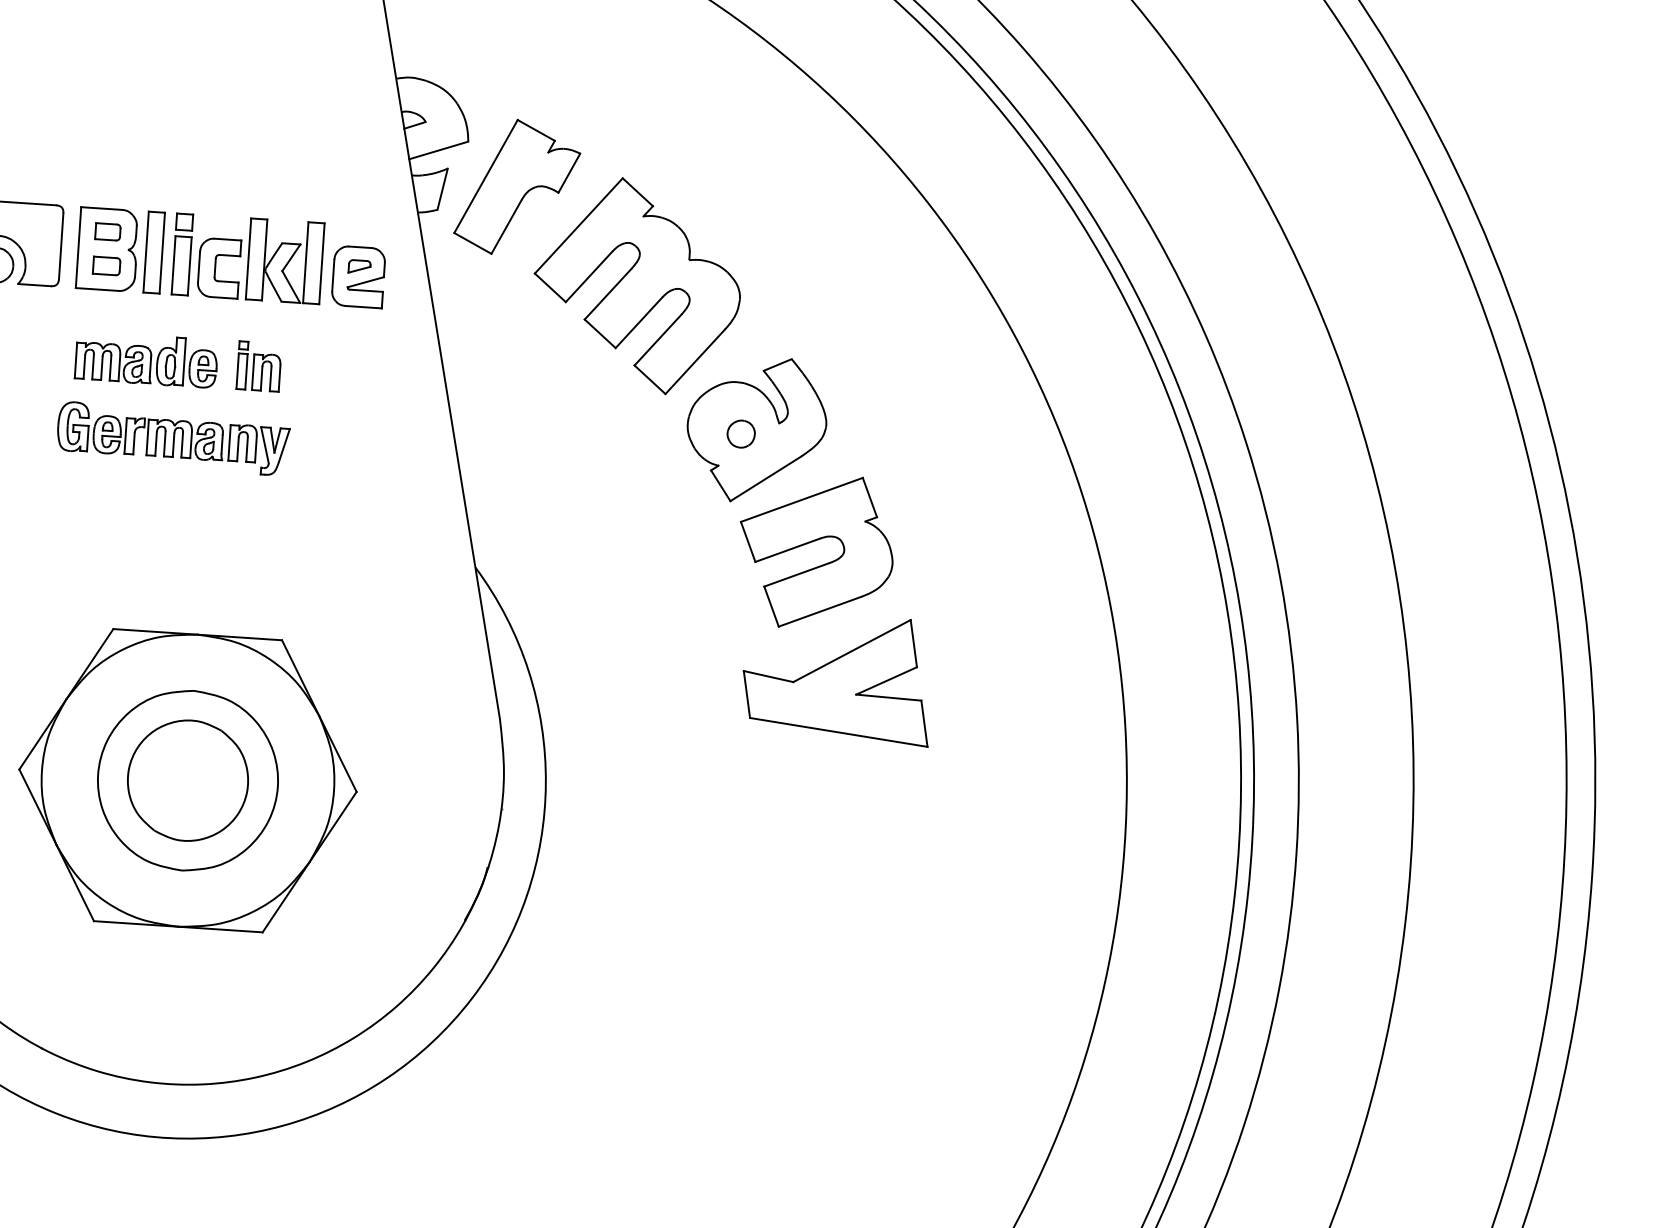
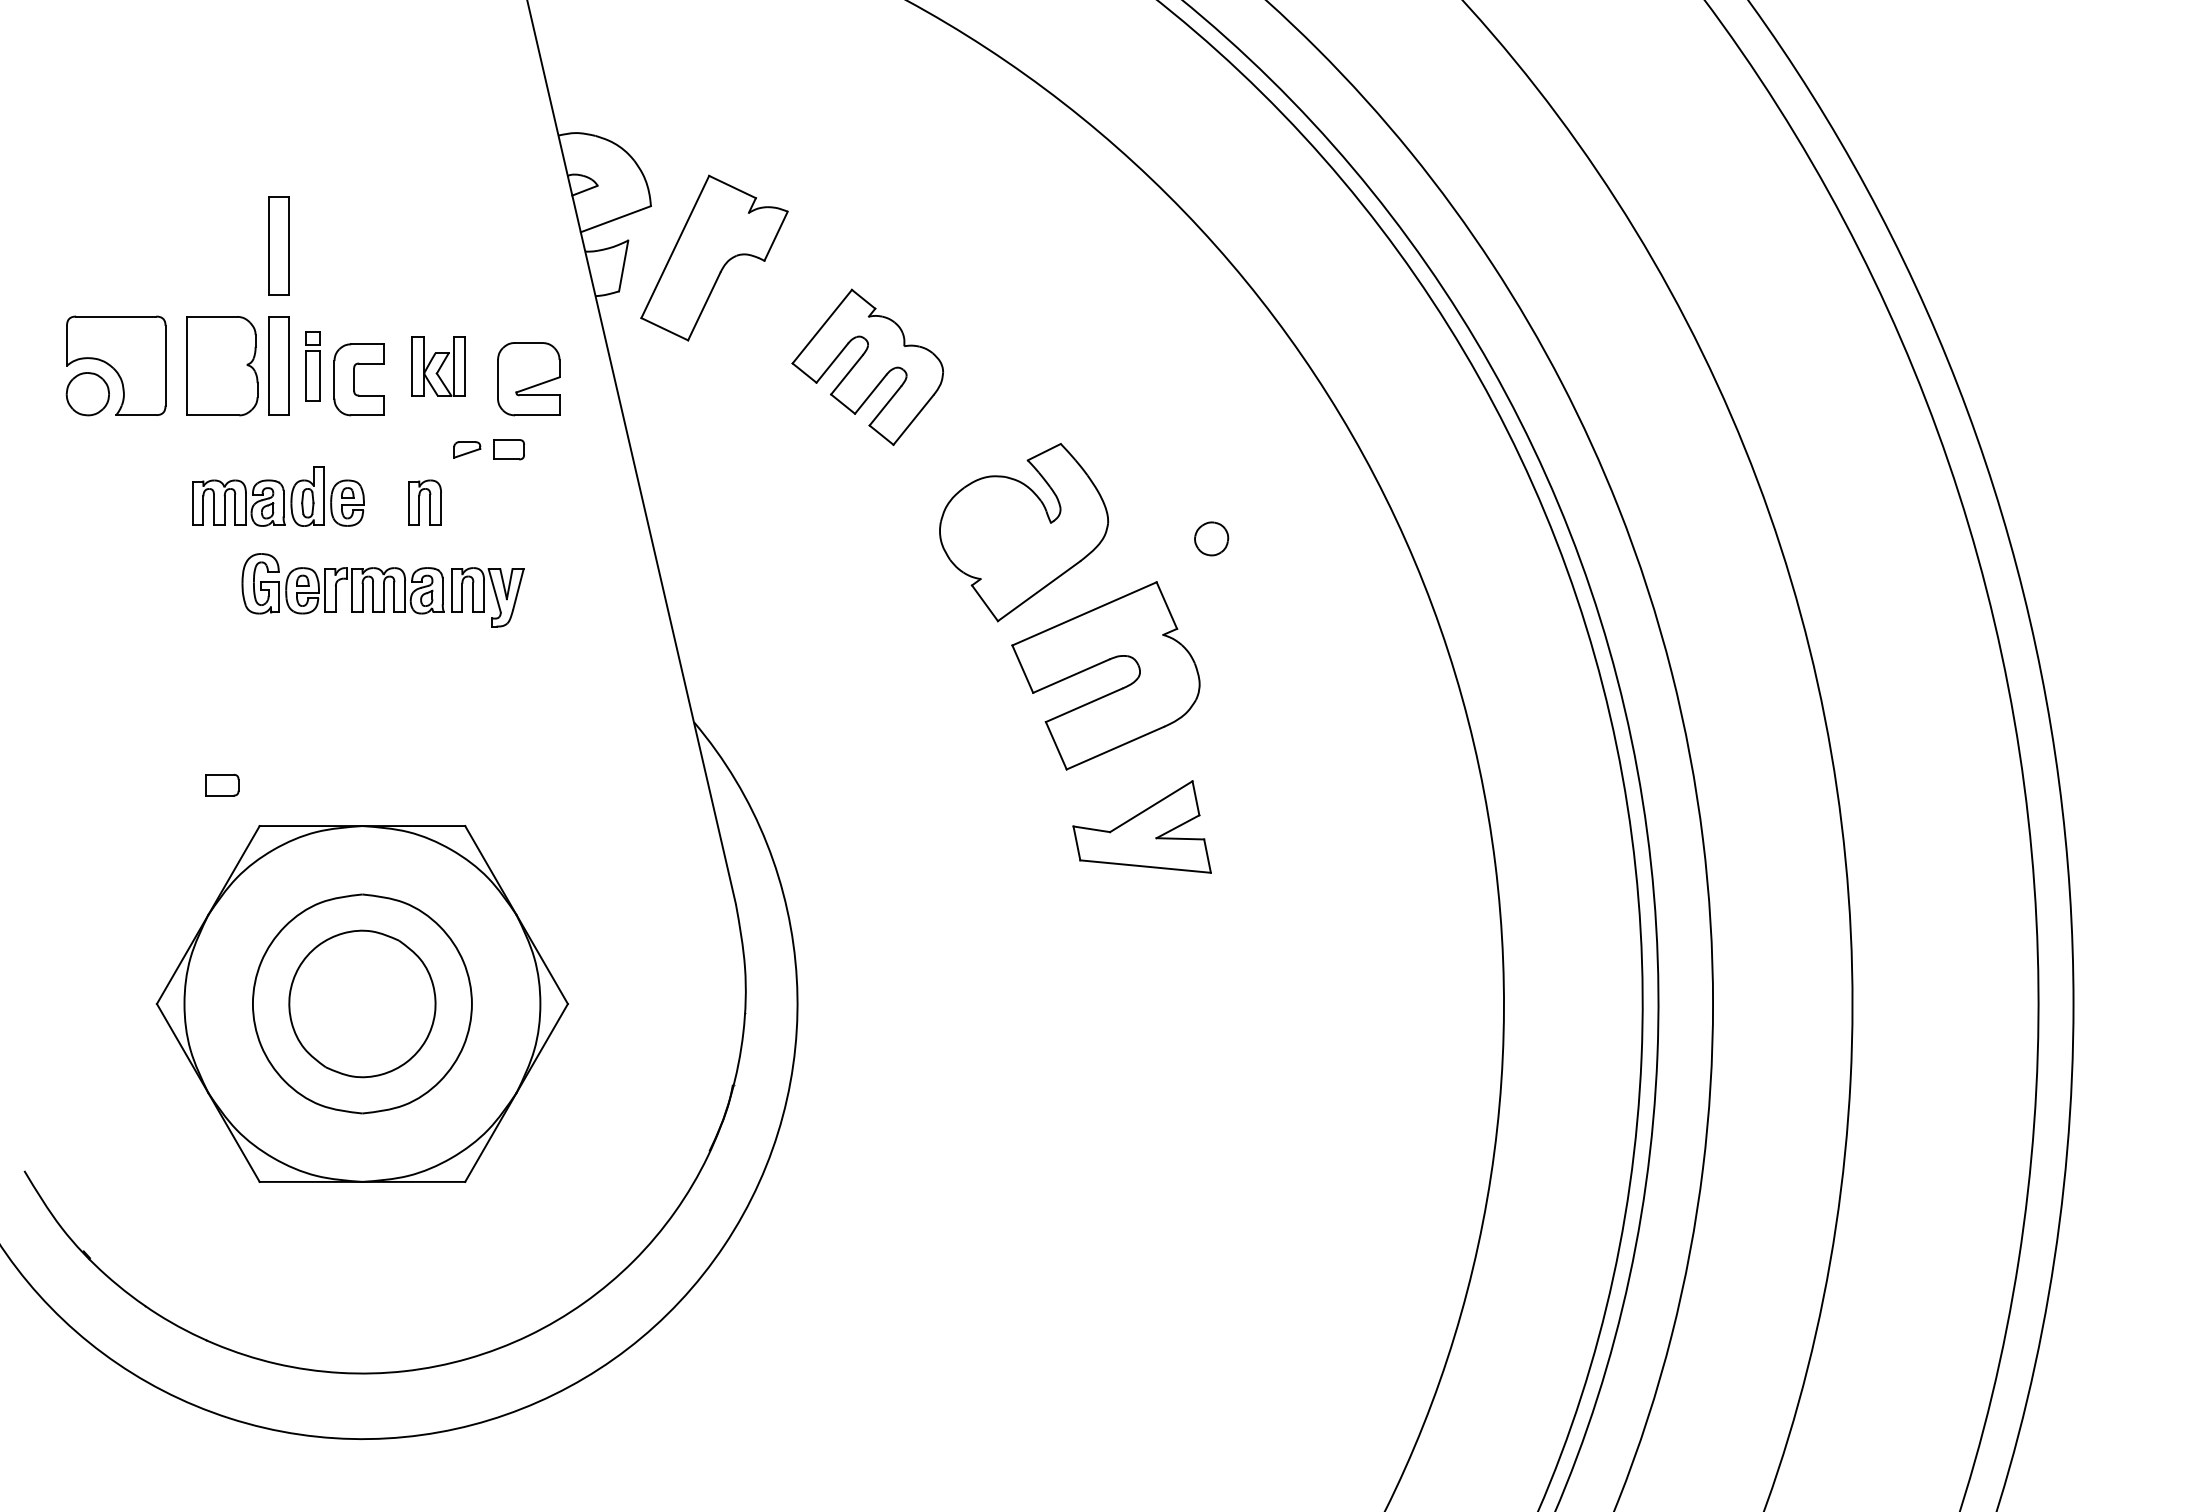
part: (160, 153) -> (278, 245), added
part: (107, 231) -> (508, 449), moved
part: (181, 253) -> (312, 365), size x0.7
part: (285, 261) -> (438, 366), size x0.6
part: (106, 265) -> (222, 784), moved
part: (359, 266) -> (467, 449), moved
part: (637, 285) -> (867, 367), size x0.6
part: (242, 365) -> (394, 495), removed
part: (741, 433) -> (1211, 538), moved
part: (172, 438) -> (382, 590), moved
part: (837, 677) -> (1141, 826), size x0.6

